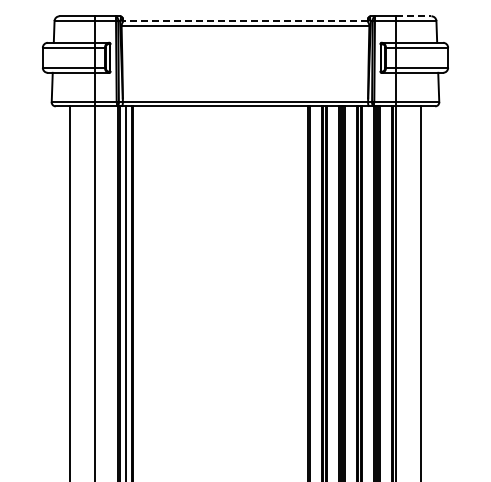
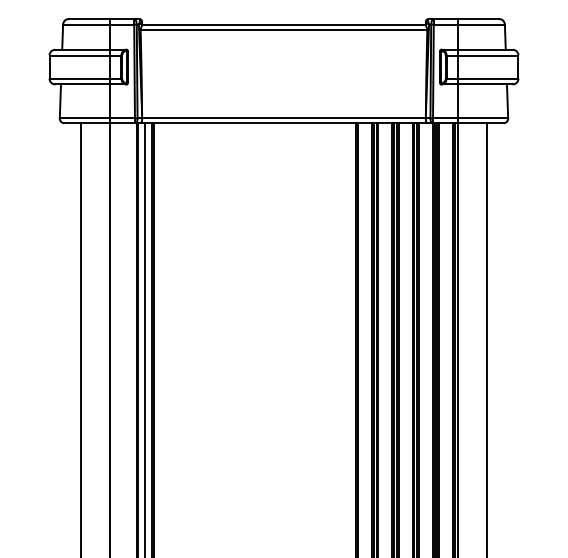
line: (413, 16) -> (478, 19), dashed -> solid
line: (245, 21) -> (284, 25), dashed -> solid

